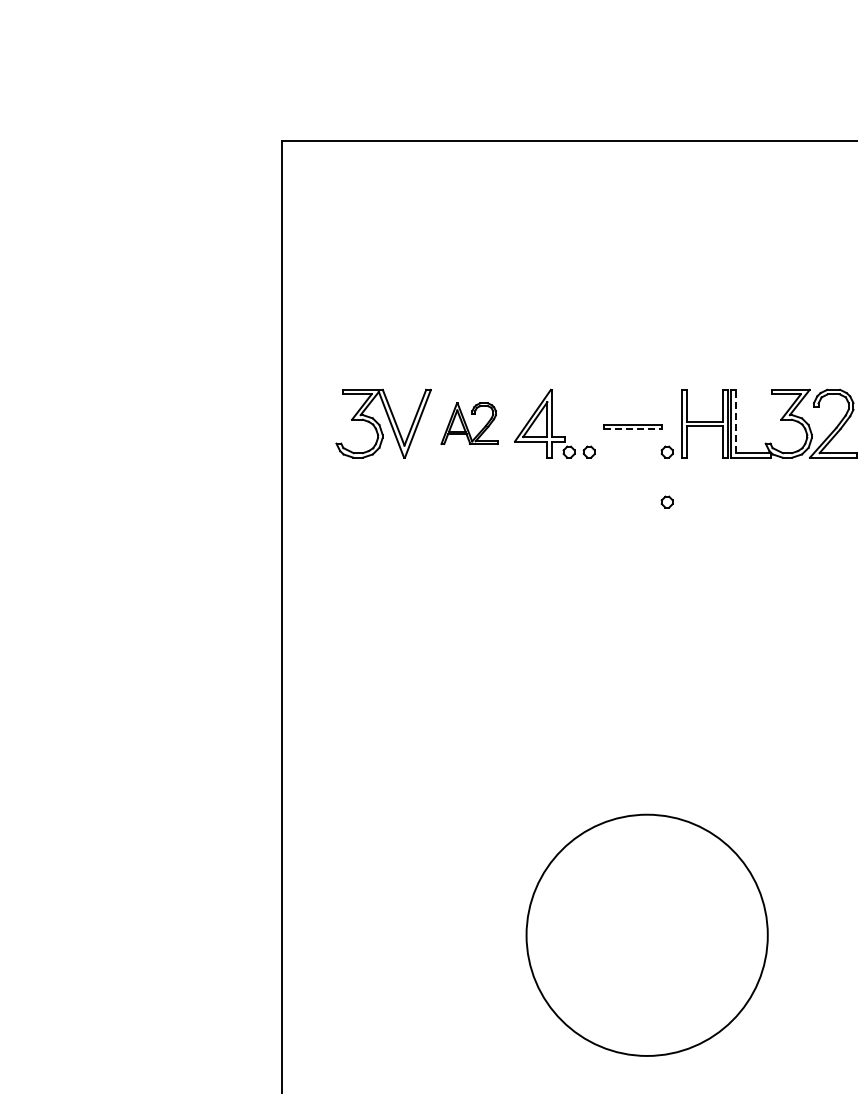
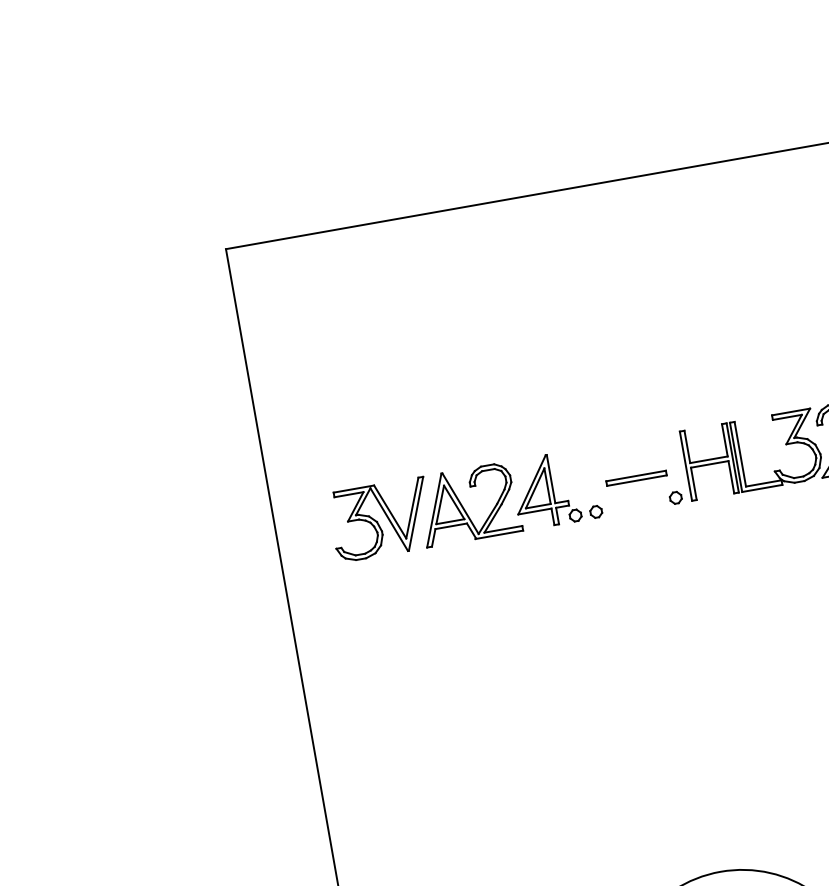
line: (735, 421) -> (739, 454), dashed -> solid
part: (469, 423) -> (468, 504), size x1.67
line: (633, 429) -> (637, 480), dashed -> solid
part: (666, 501) -> (683, 548), removed

